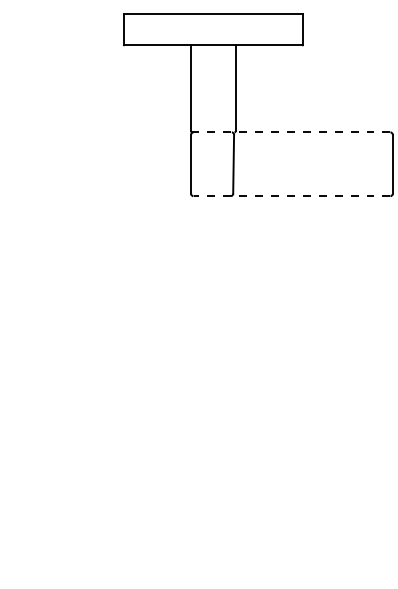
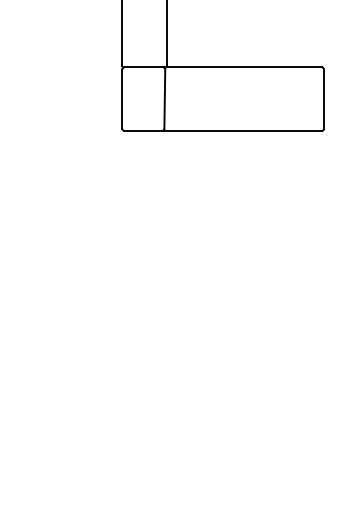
line: (290, 132) -> (221, 67), dashed -> solid
line: (291, 196) -> (222, 131), dashed -> solid

